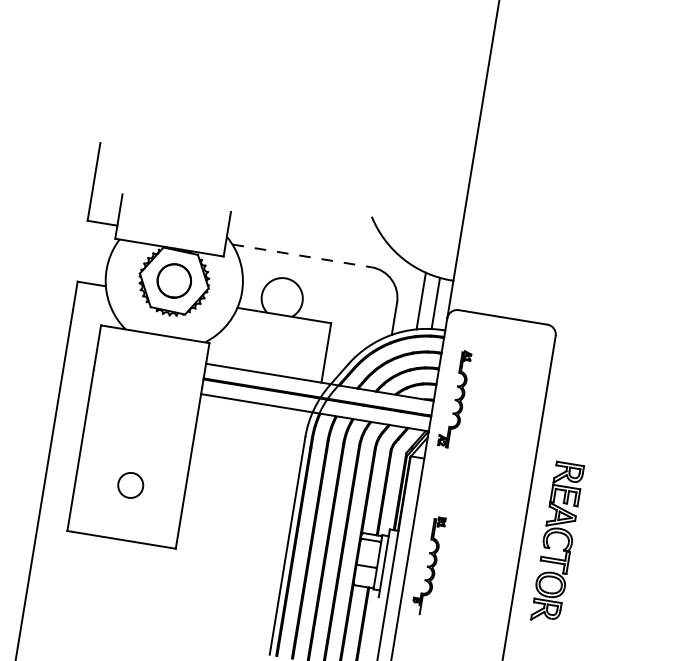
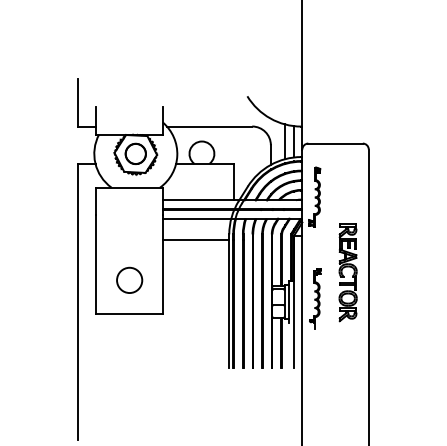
line: (301, 255) -> (209, 126), dashed -> solid
line: (248, 438) -> (195, 240), added
circle: (130, 484) -> (129, 279), size x1.67
part: (556, 542) -> (347, 272), moved

